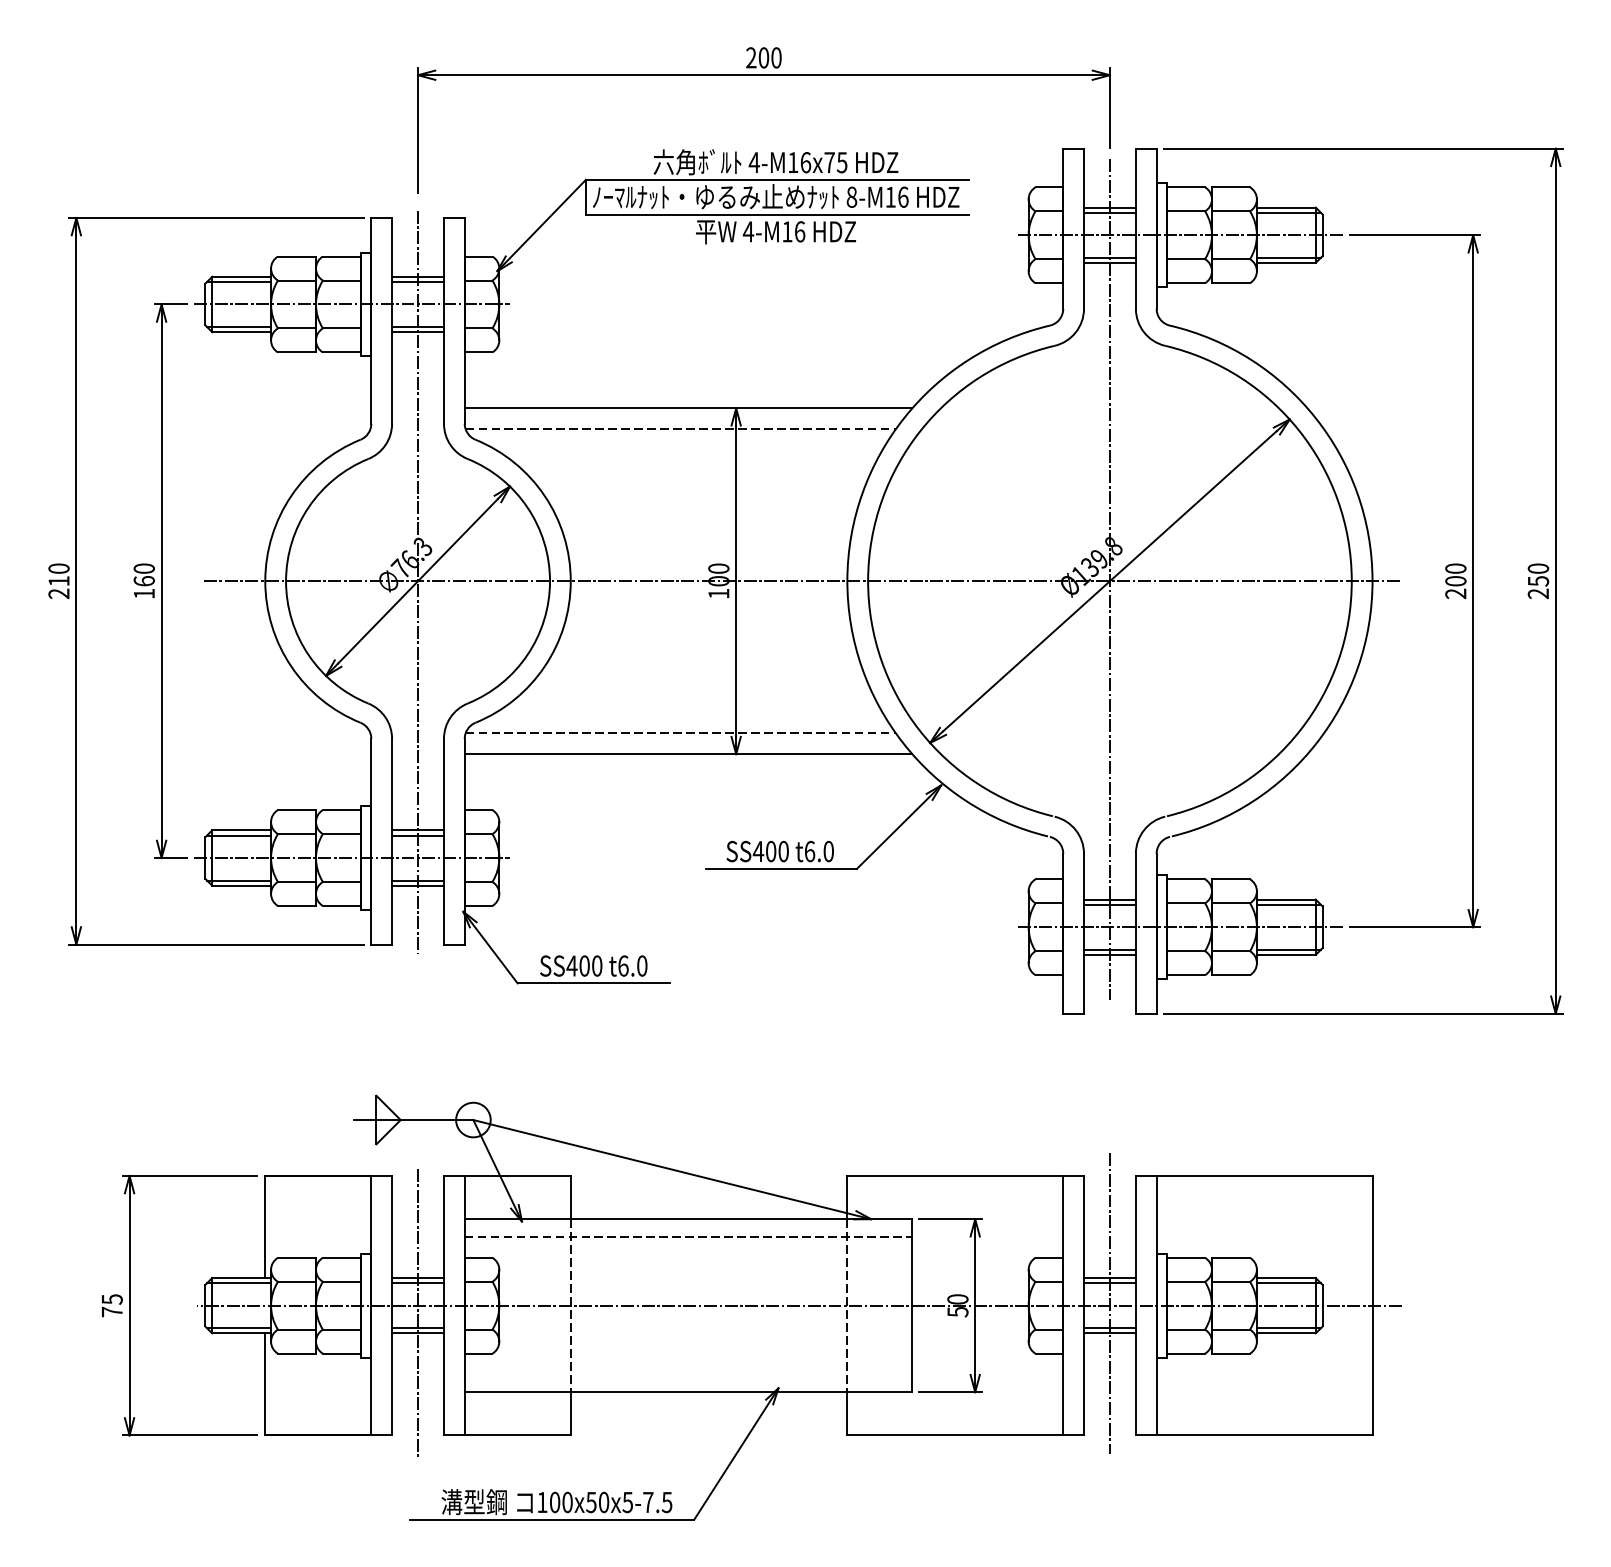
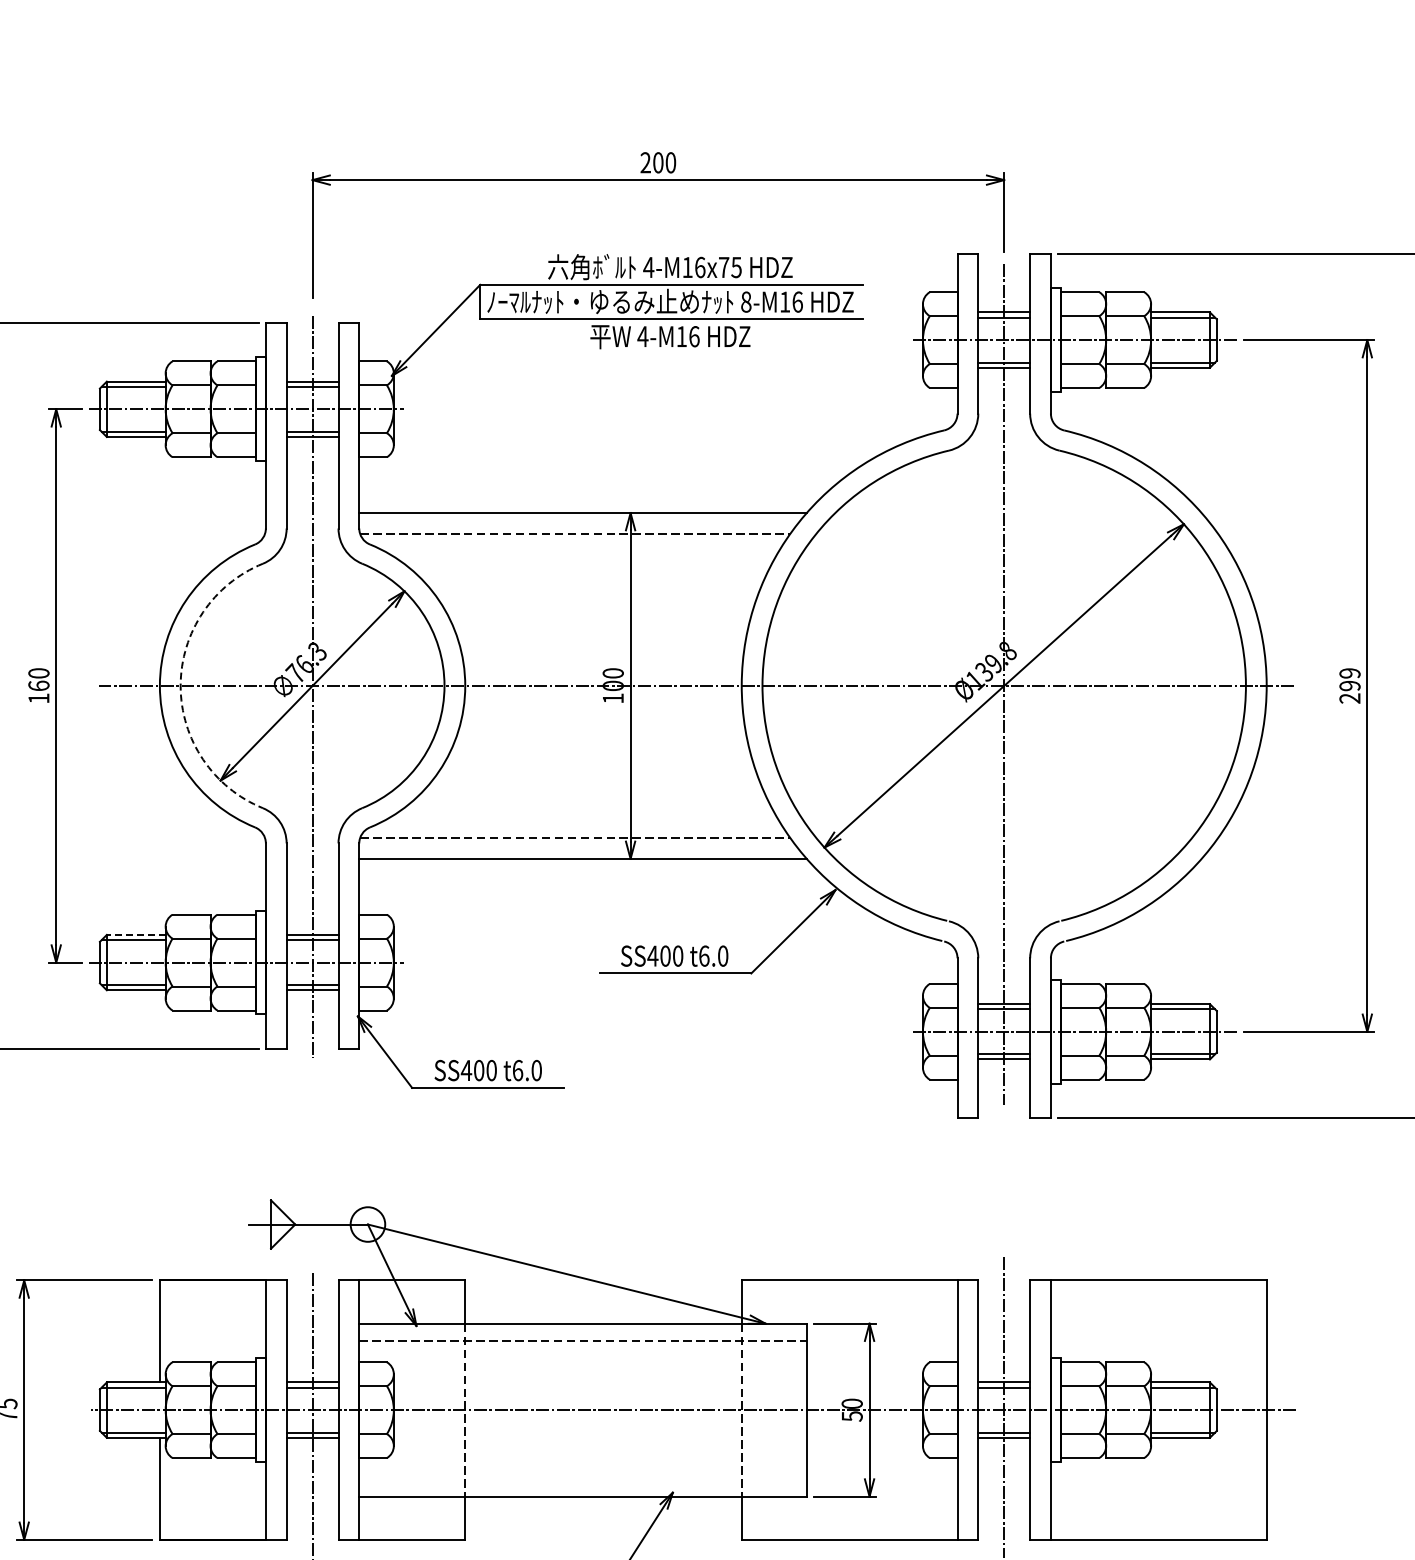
text: (1455, 574) -> (1349, 679), 200 -> 299
arc: (286, 581) -> (181, 686), solid -> dashed
line: (241, 830) -> (136, 935), solid -> dashed

